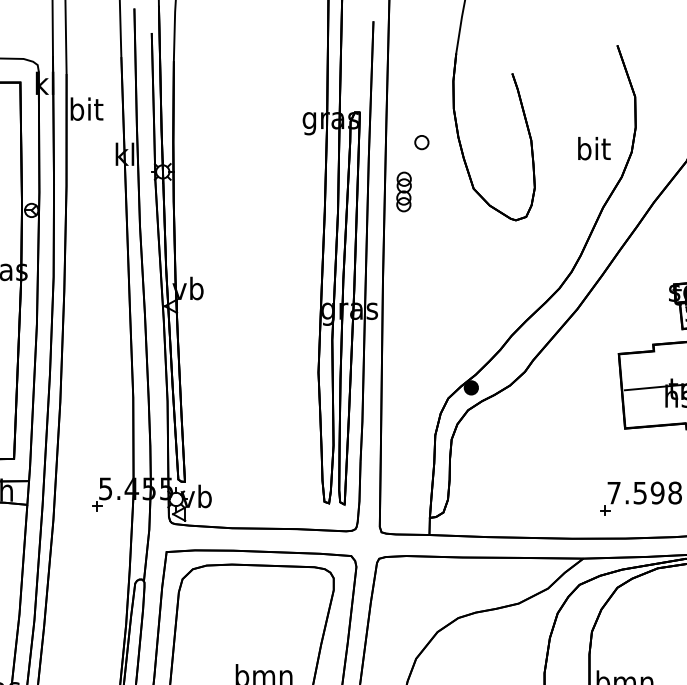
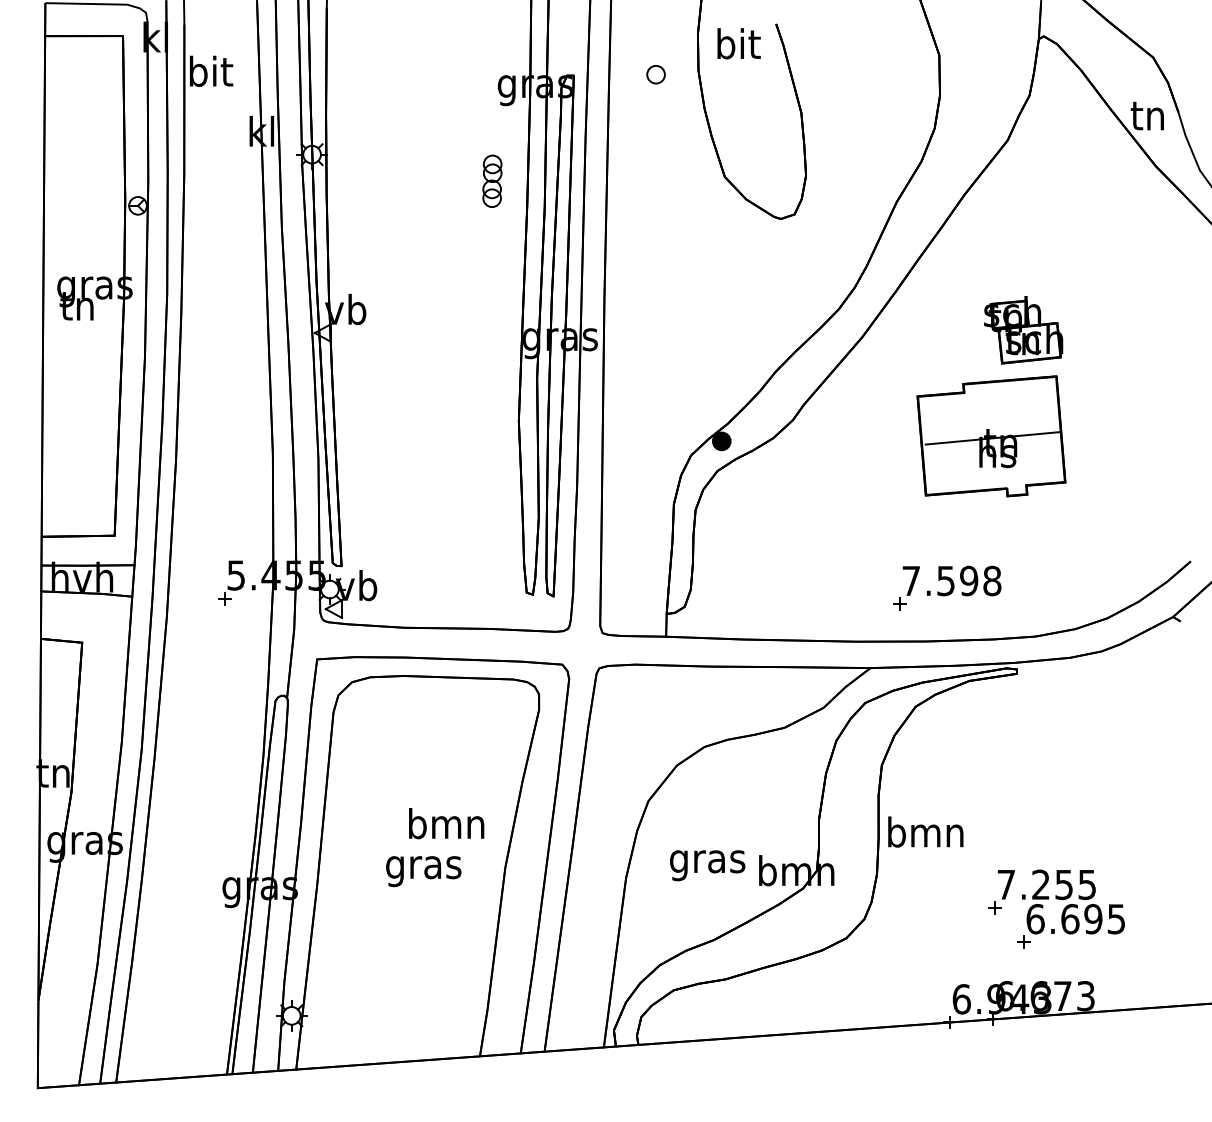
part: (421, 142) -> (655, 74), moved
text: (593, 148) -> (738, 43), moved
part: (404, 191) -> (492, 180), moved

